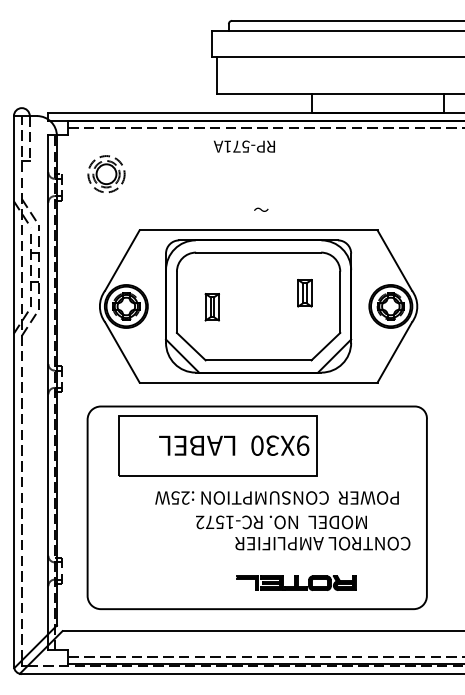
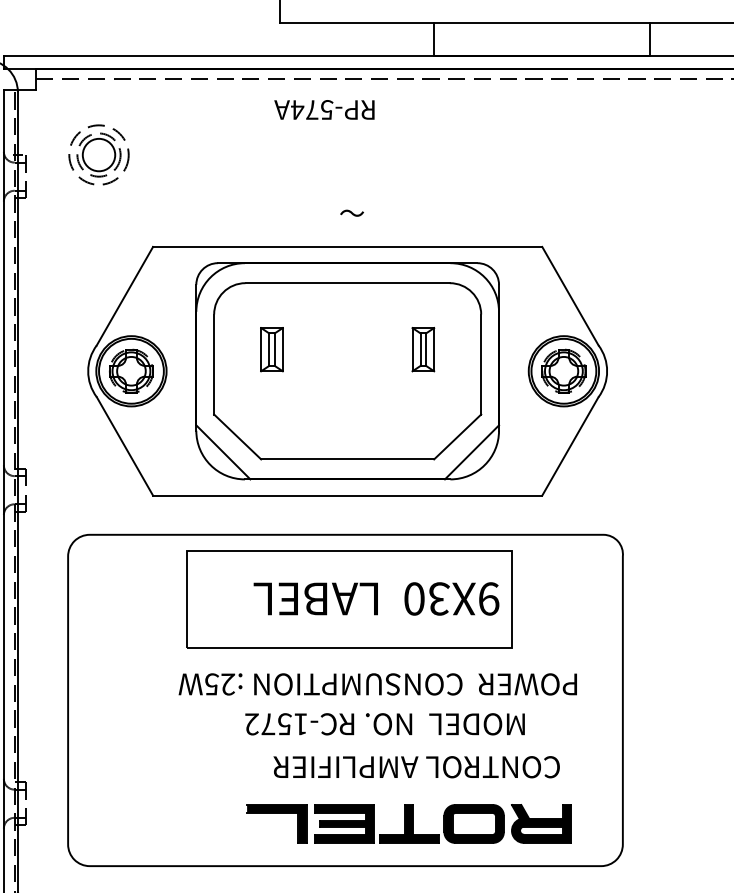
text: (228, 146) -> (298, 109), RP-571A -> RP-574A
part: (211, 307) -> (270, 350), moved
part: (217, 445) -> (349, 598), moved
text: (322, 543) -> (416, 766), moved
part: (295, 582) -> (408, 822), size x1.67

